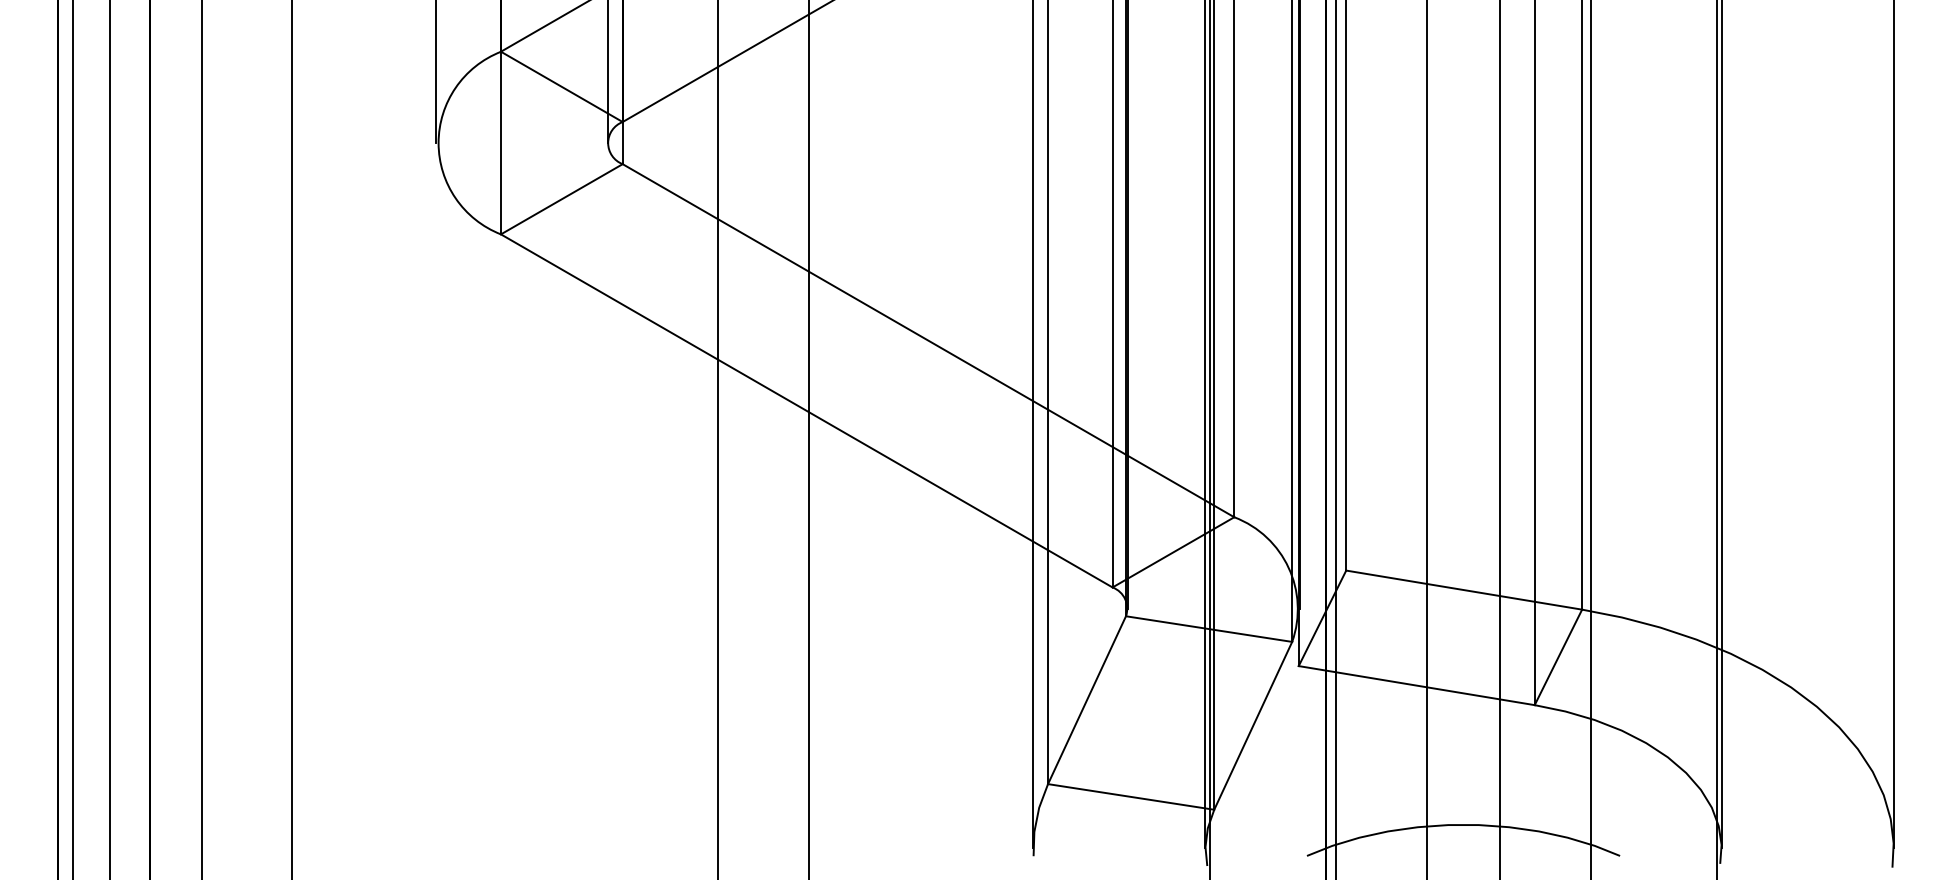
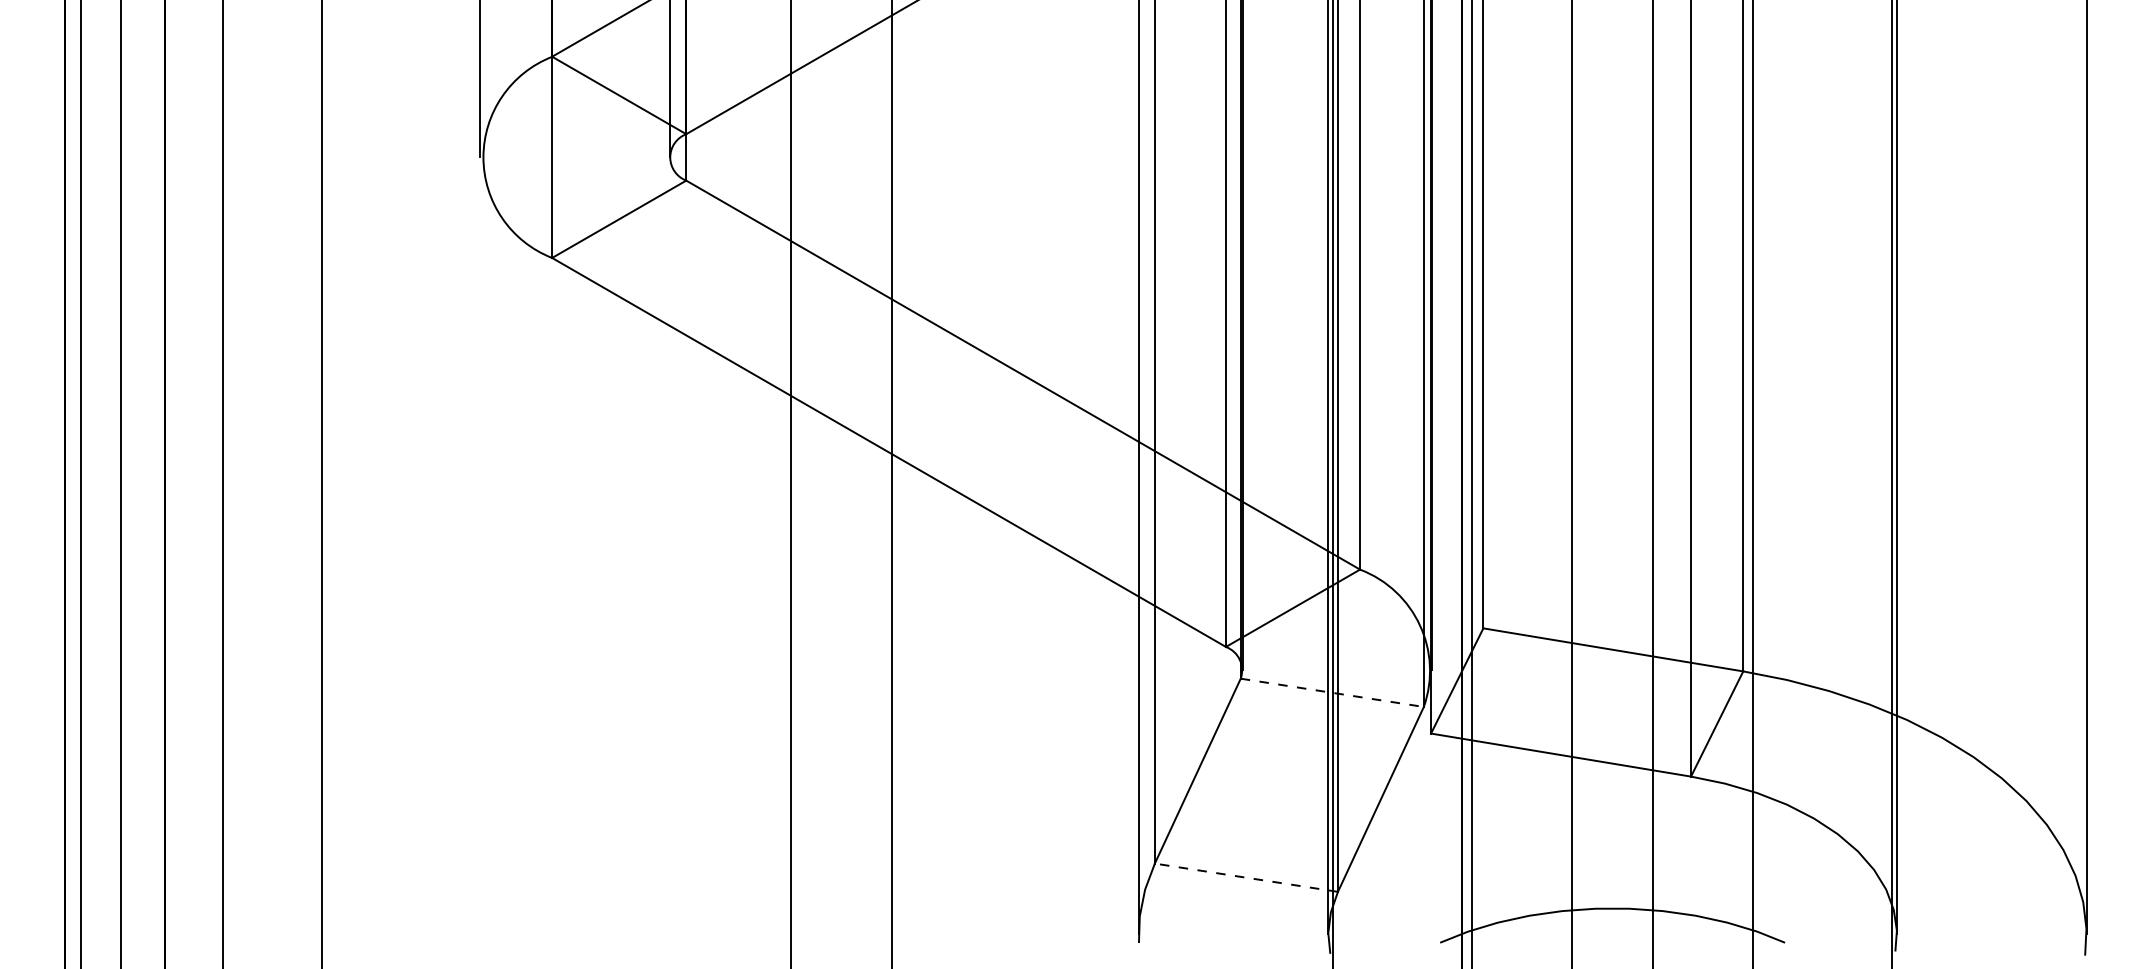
line: (1209, 628) -> (1332, 692), solid -> dashed
line: (1131, 796) -> (1246, 877), solid -> dashed

